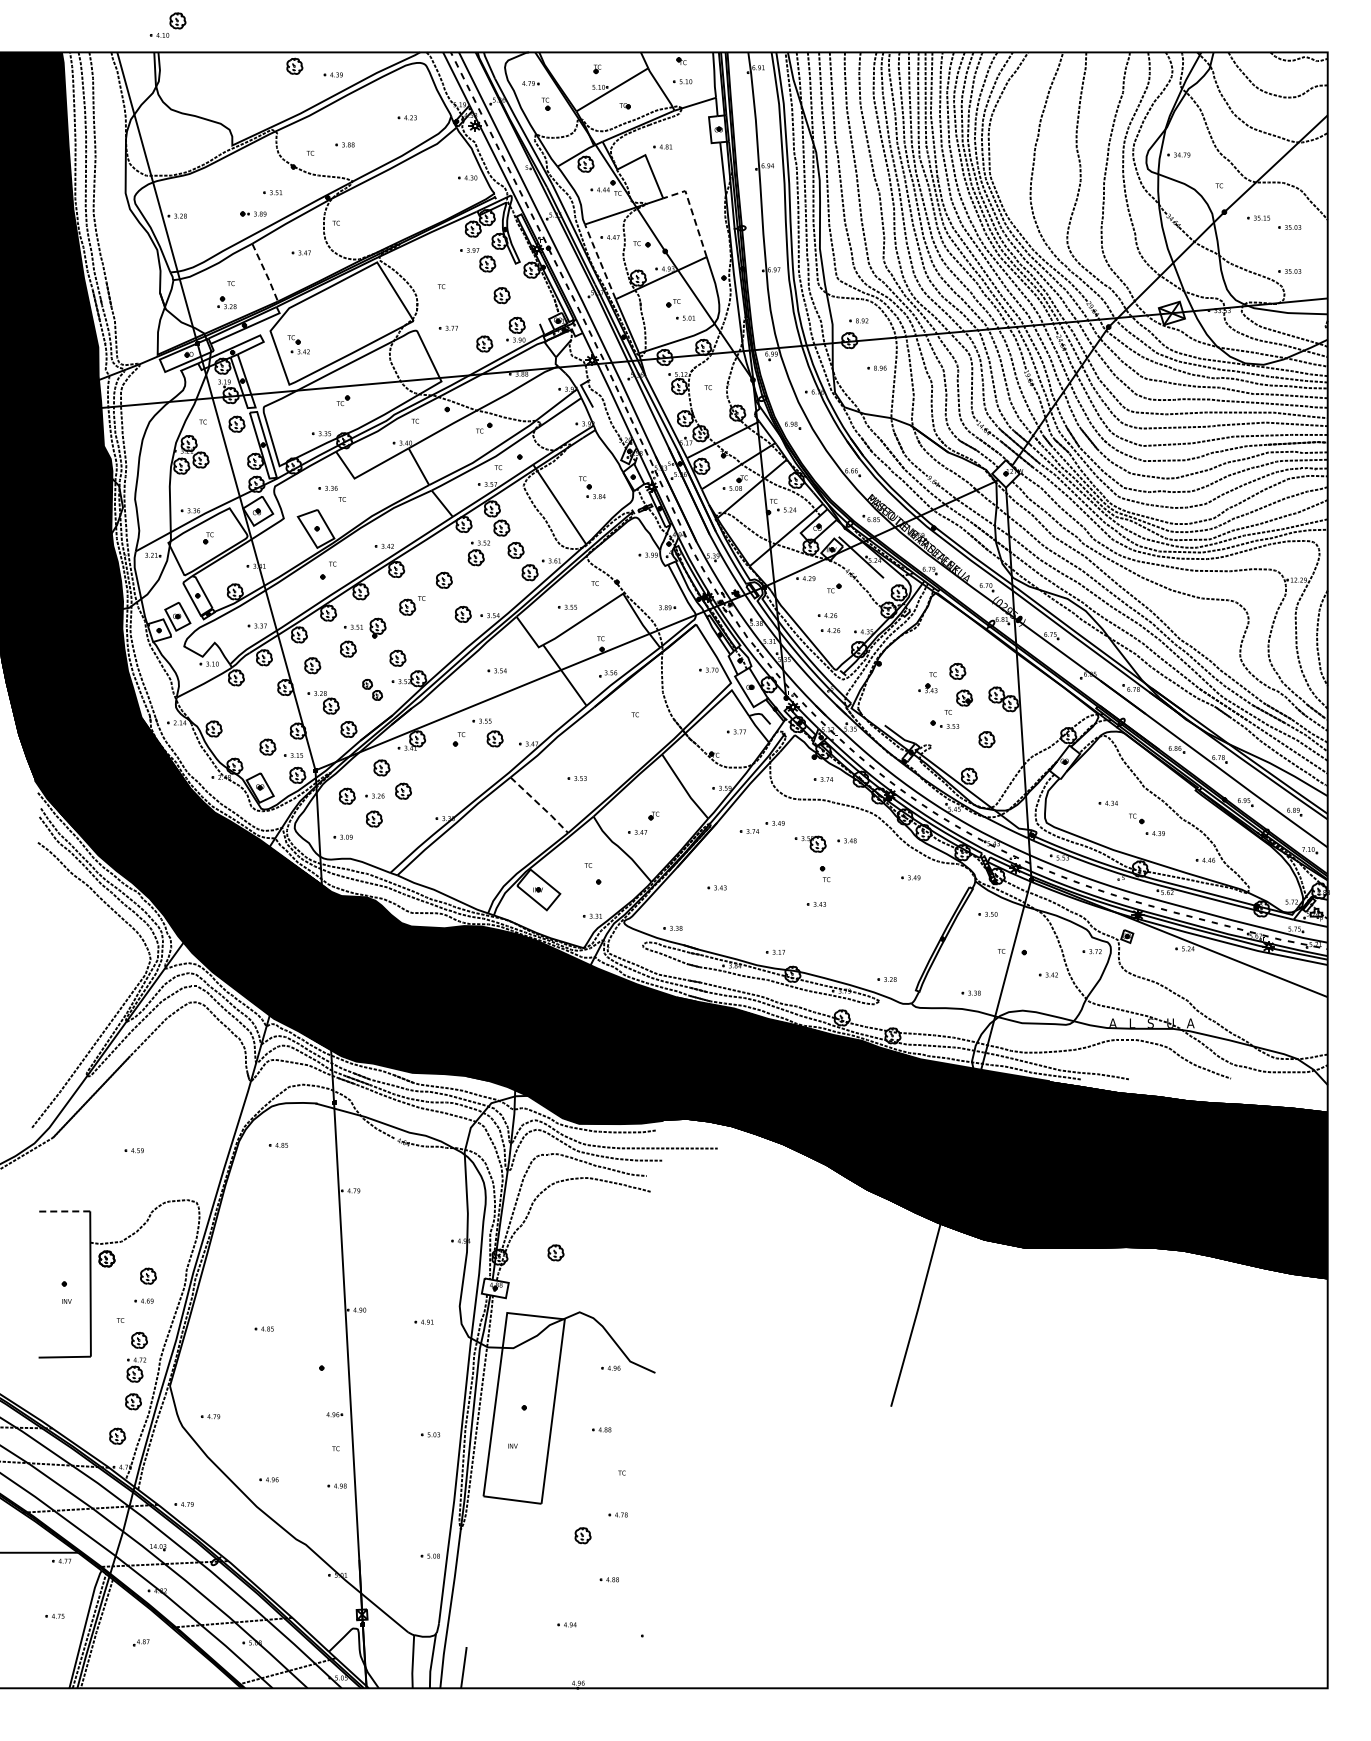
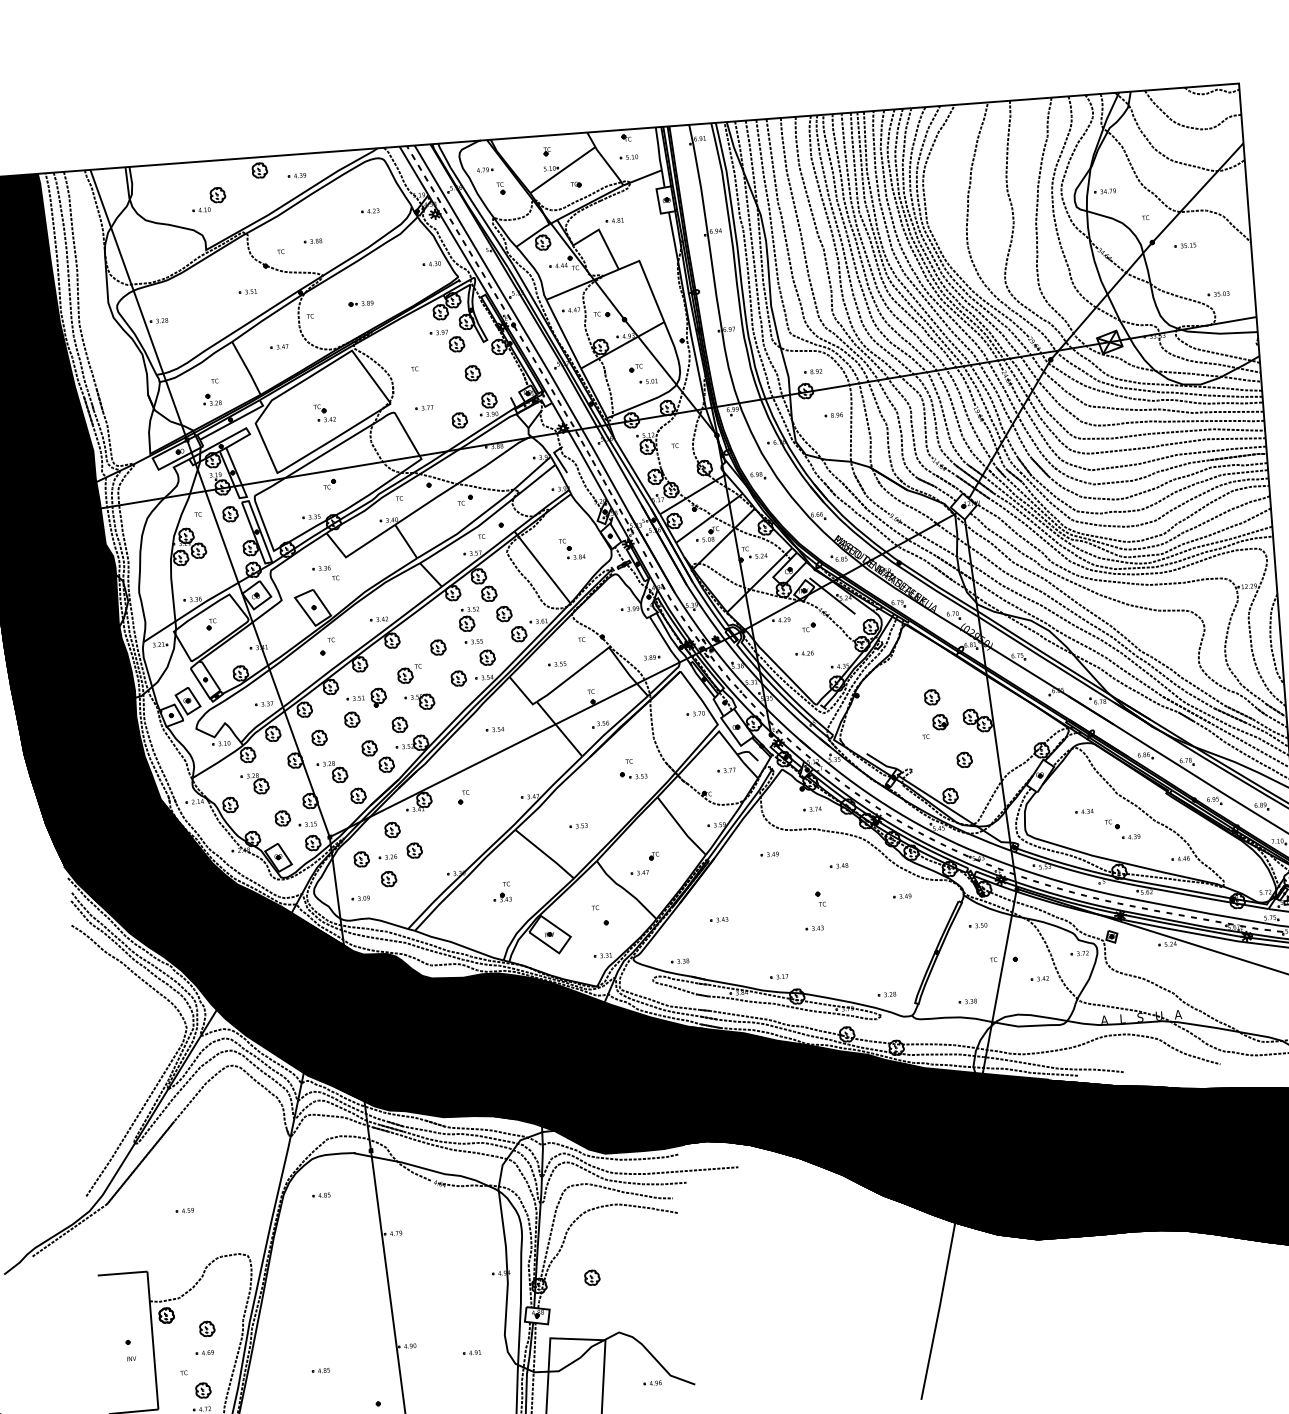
part: (167, 24) -> (208, 199), moved
line: (692, 211) -> (647, 279), dashed -> solid
part: (253, 213) -> (361, 303), moved
part: (1289, 227) -> (1215, 252), removed
line: (599, 260) -> (562, 332), dashed -> solid
line: (265, 273) -> (246, 369), dashed -> solid
part: (298, 344) -> (324, 412), moved
part: (830, 630) -> (808, 667), removed
part: (927, 682) -> (501, 892), moved
part: (372, 689) -> (378, 756), size x1.67
part: (241, 708) -> (255, 783), added
part: (944, 724) -> (633, 775), moved
part: (487, 732) -> (479, 652), moved
line: (540, 805) -> (545, 854), dashed -> solid
part: (749, 831) -> (745, 864), removed
part: (810, 843) -> (419, 701), moved
line: (63, 1211) -> (122, 1273), dashed -> solid

